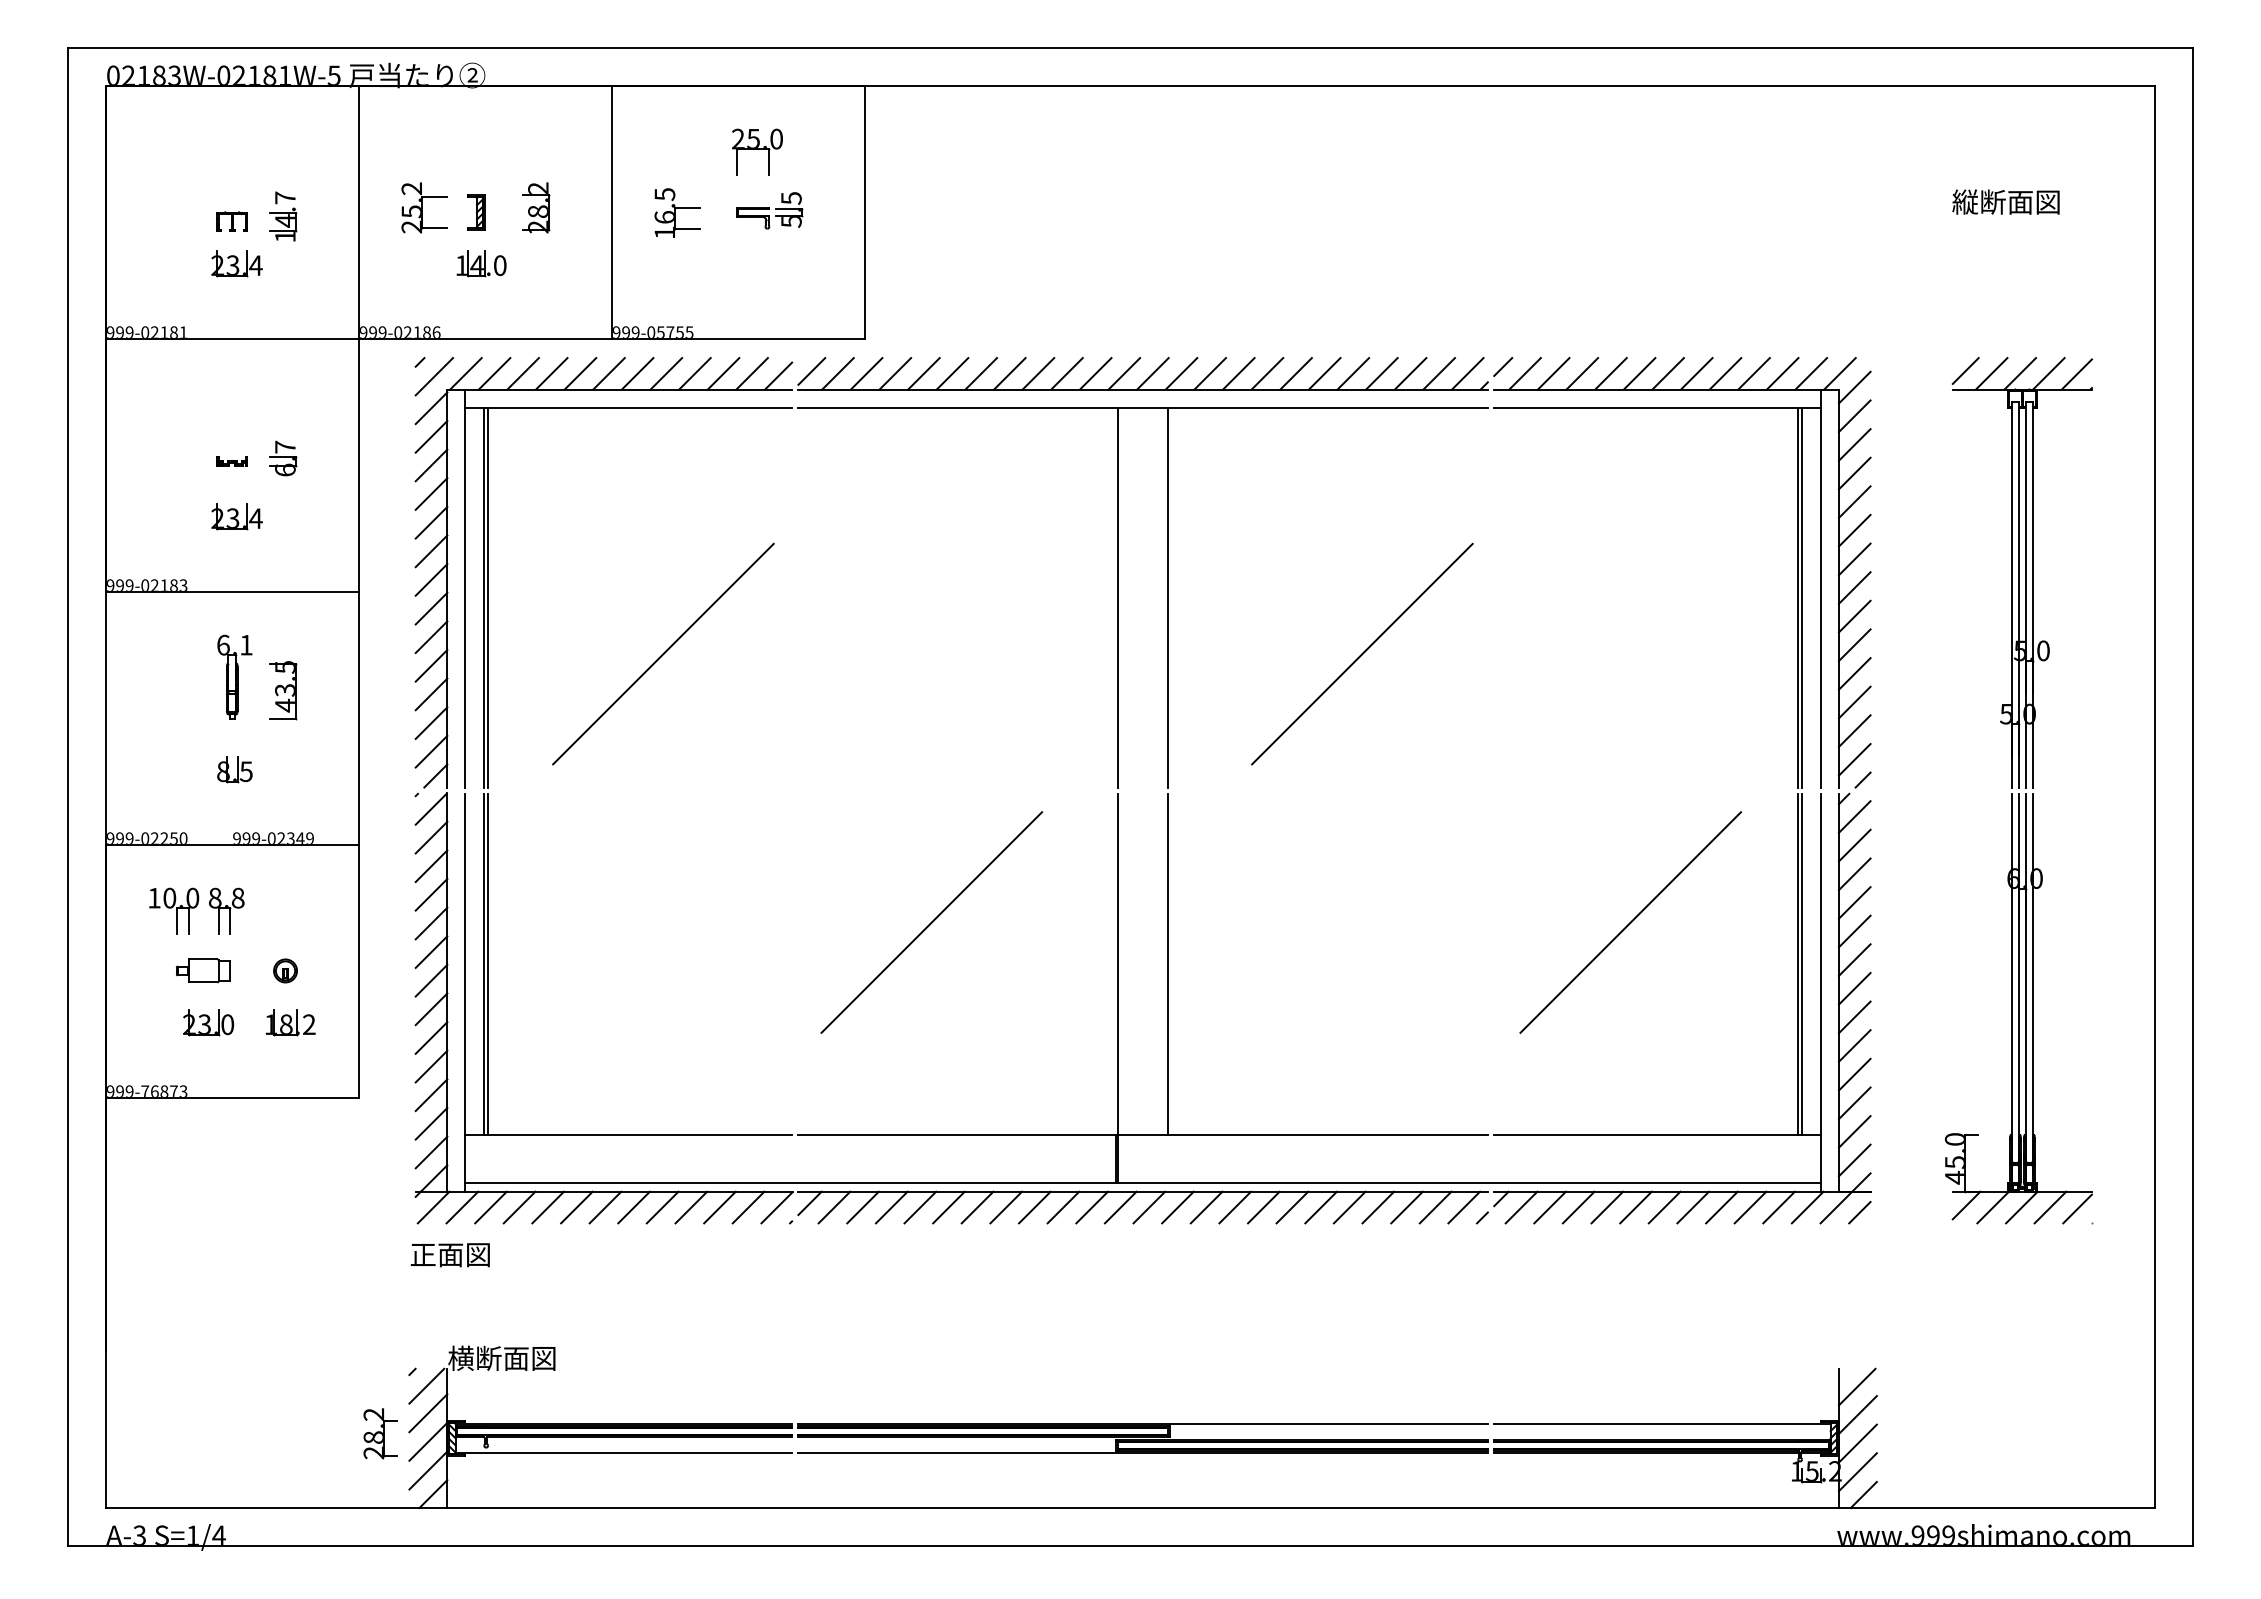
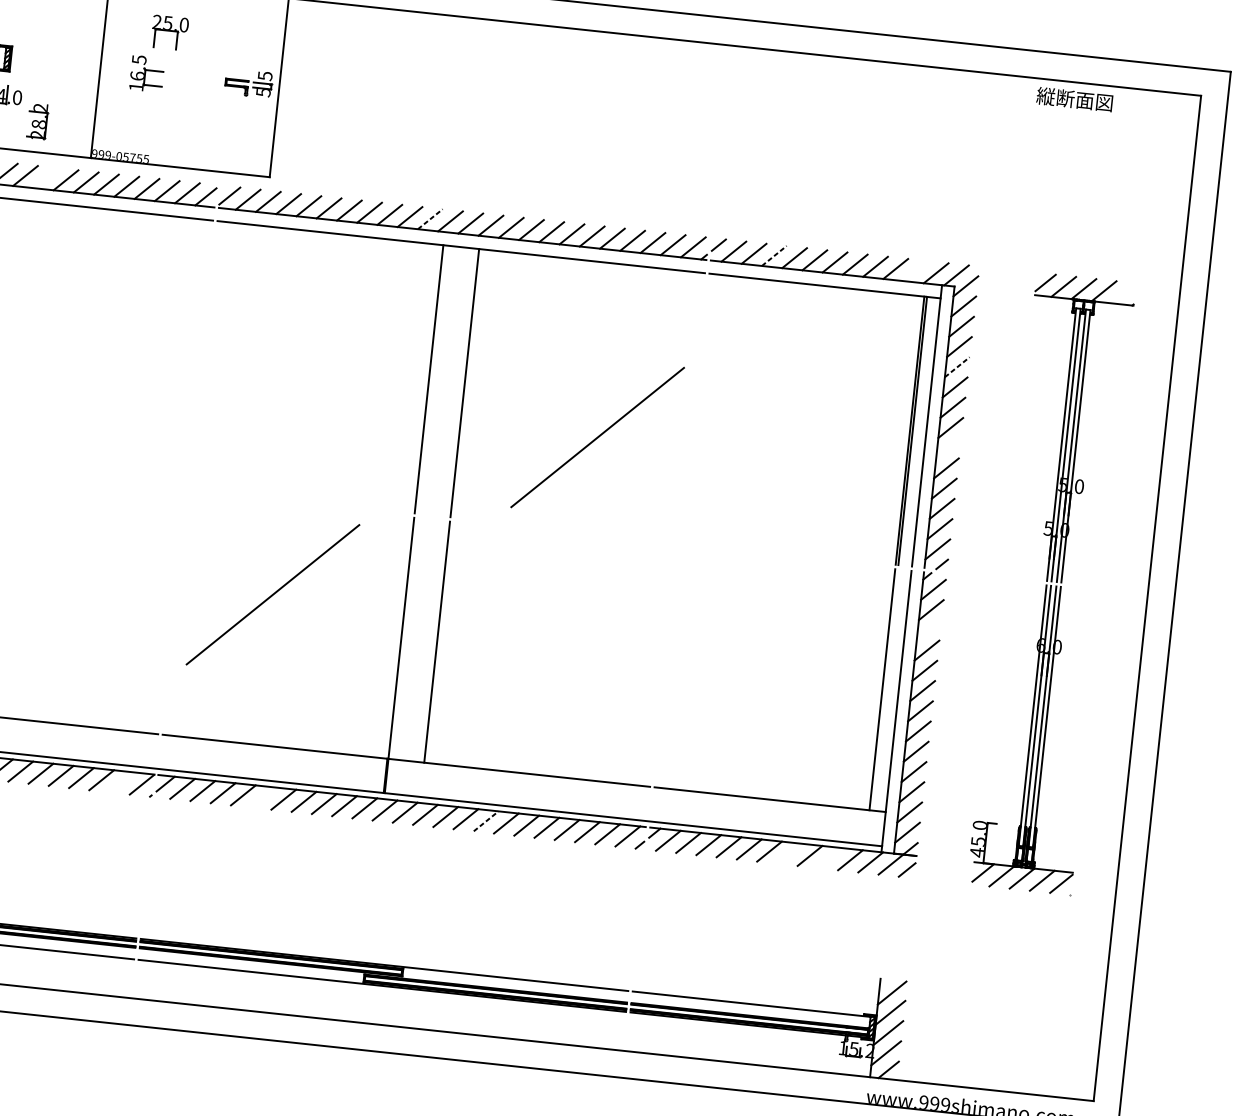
part: (757, 151) -> (169, 32), moved
text: (2005, 201) -> (1074, 99), moved
part: (536, 207) -> (38, 121), moved
part: (769, 210) -> (248, 83), moved
line: (551, 373) -> (45, 177), removed
line: (1096, 373) -> (430, 219), solid -> dashed
line: (1582, 373) -> (774, 255), solid -> dashed
line: (1782, 373) -> (915, 270), removed
line: (2076, 374) -> (1123, 293), removed
line: (1855, 501) -> (957, 366), solid -> dashed
line: (1854, 616) -> (948, 448), removed
line: (663, 653) -> (103, 384), removed
line: (1854, 874) -> (928, 630), removed
line: (1630, 922) -> (766, 647), removed
line: (1802, 963) -> (885, 689), removed
line: (748, 1207) -> (121, 782), removed
line: (948, 1207) -> (263, 797), removed
line: (1264, 1207) -> (486, 821), solid -> dashed
line: (1693, 1207) -> (789, 853), removed
line: (1750, 1207) -> (830, 858), removed

